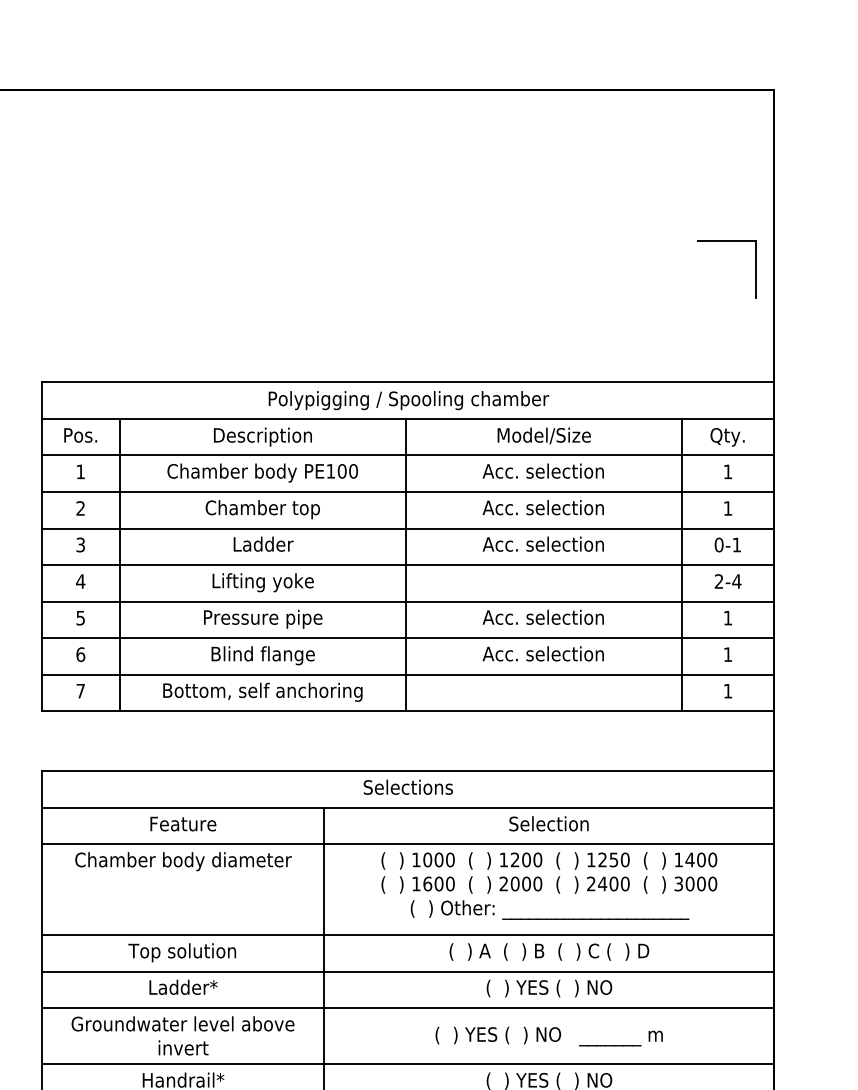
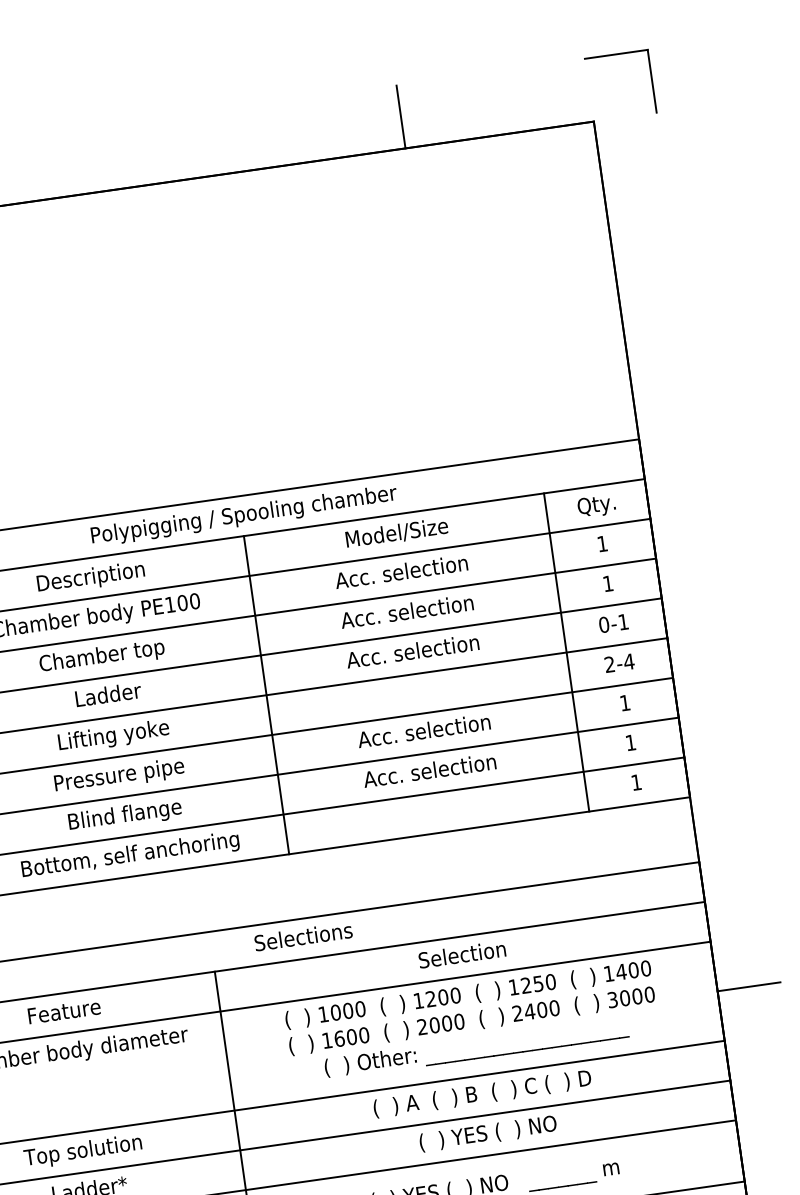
line: (601, 61) -> (401, 116), added
part: (726, 241) -> (615, 55), moved
line: (803, 889) -> (749, 986), added

